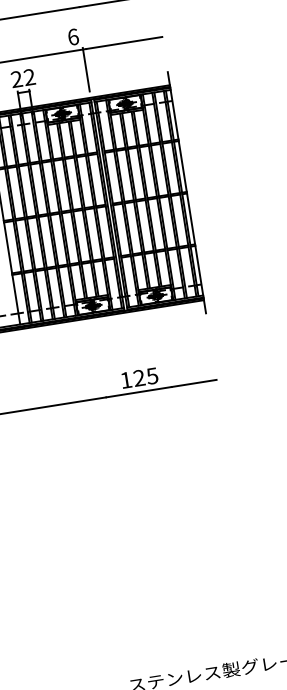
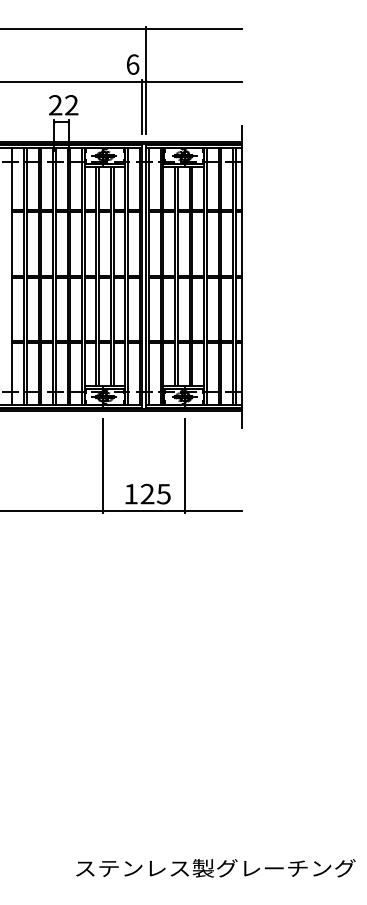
line: (86, 48) -> (146, 80), added
line: (166, 351) -> (185, 466), added
line: (100, 361) -> (103, 466), added

